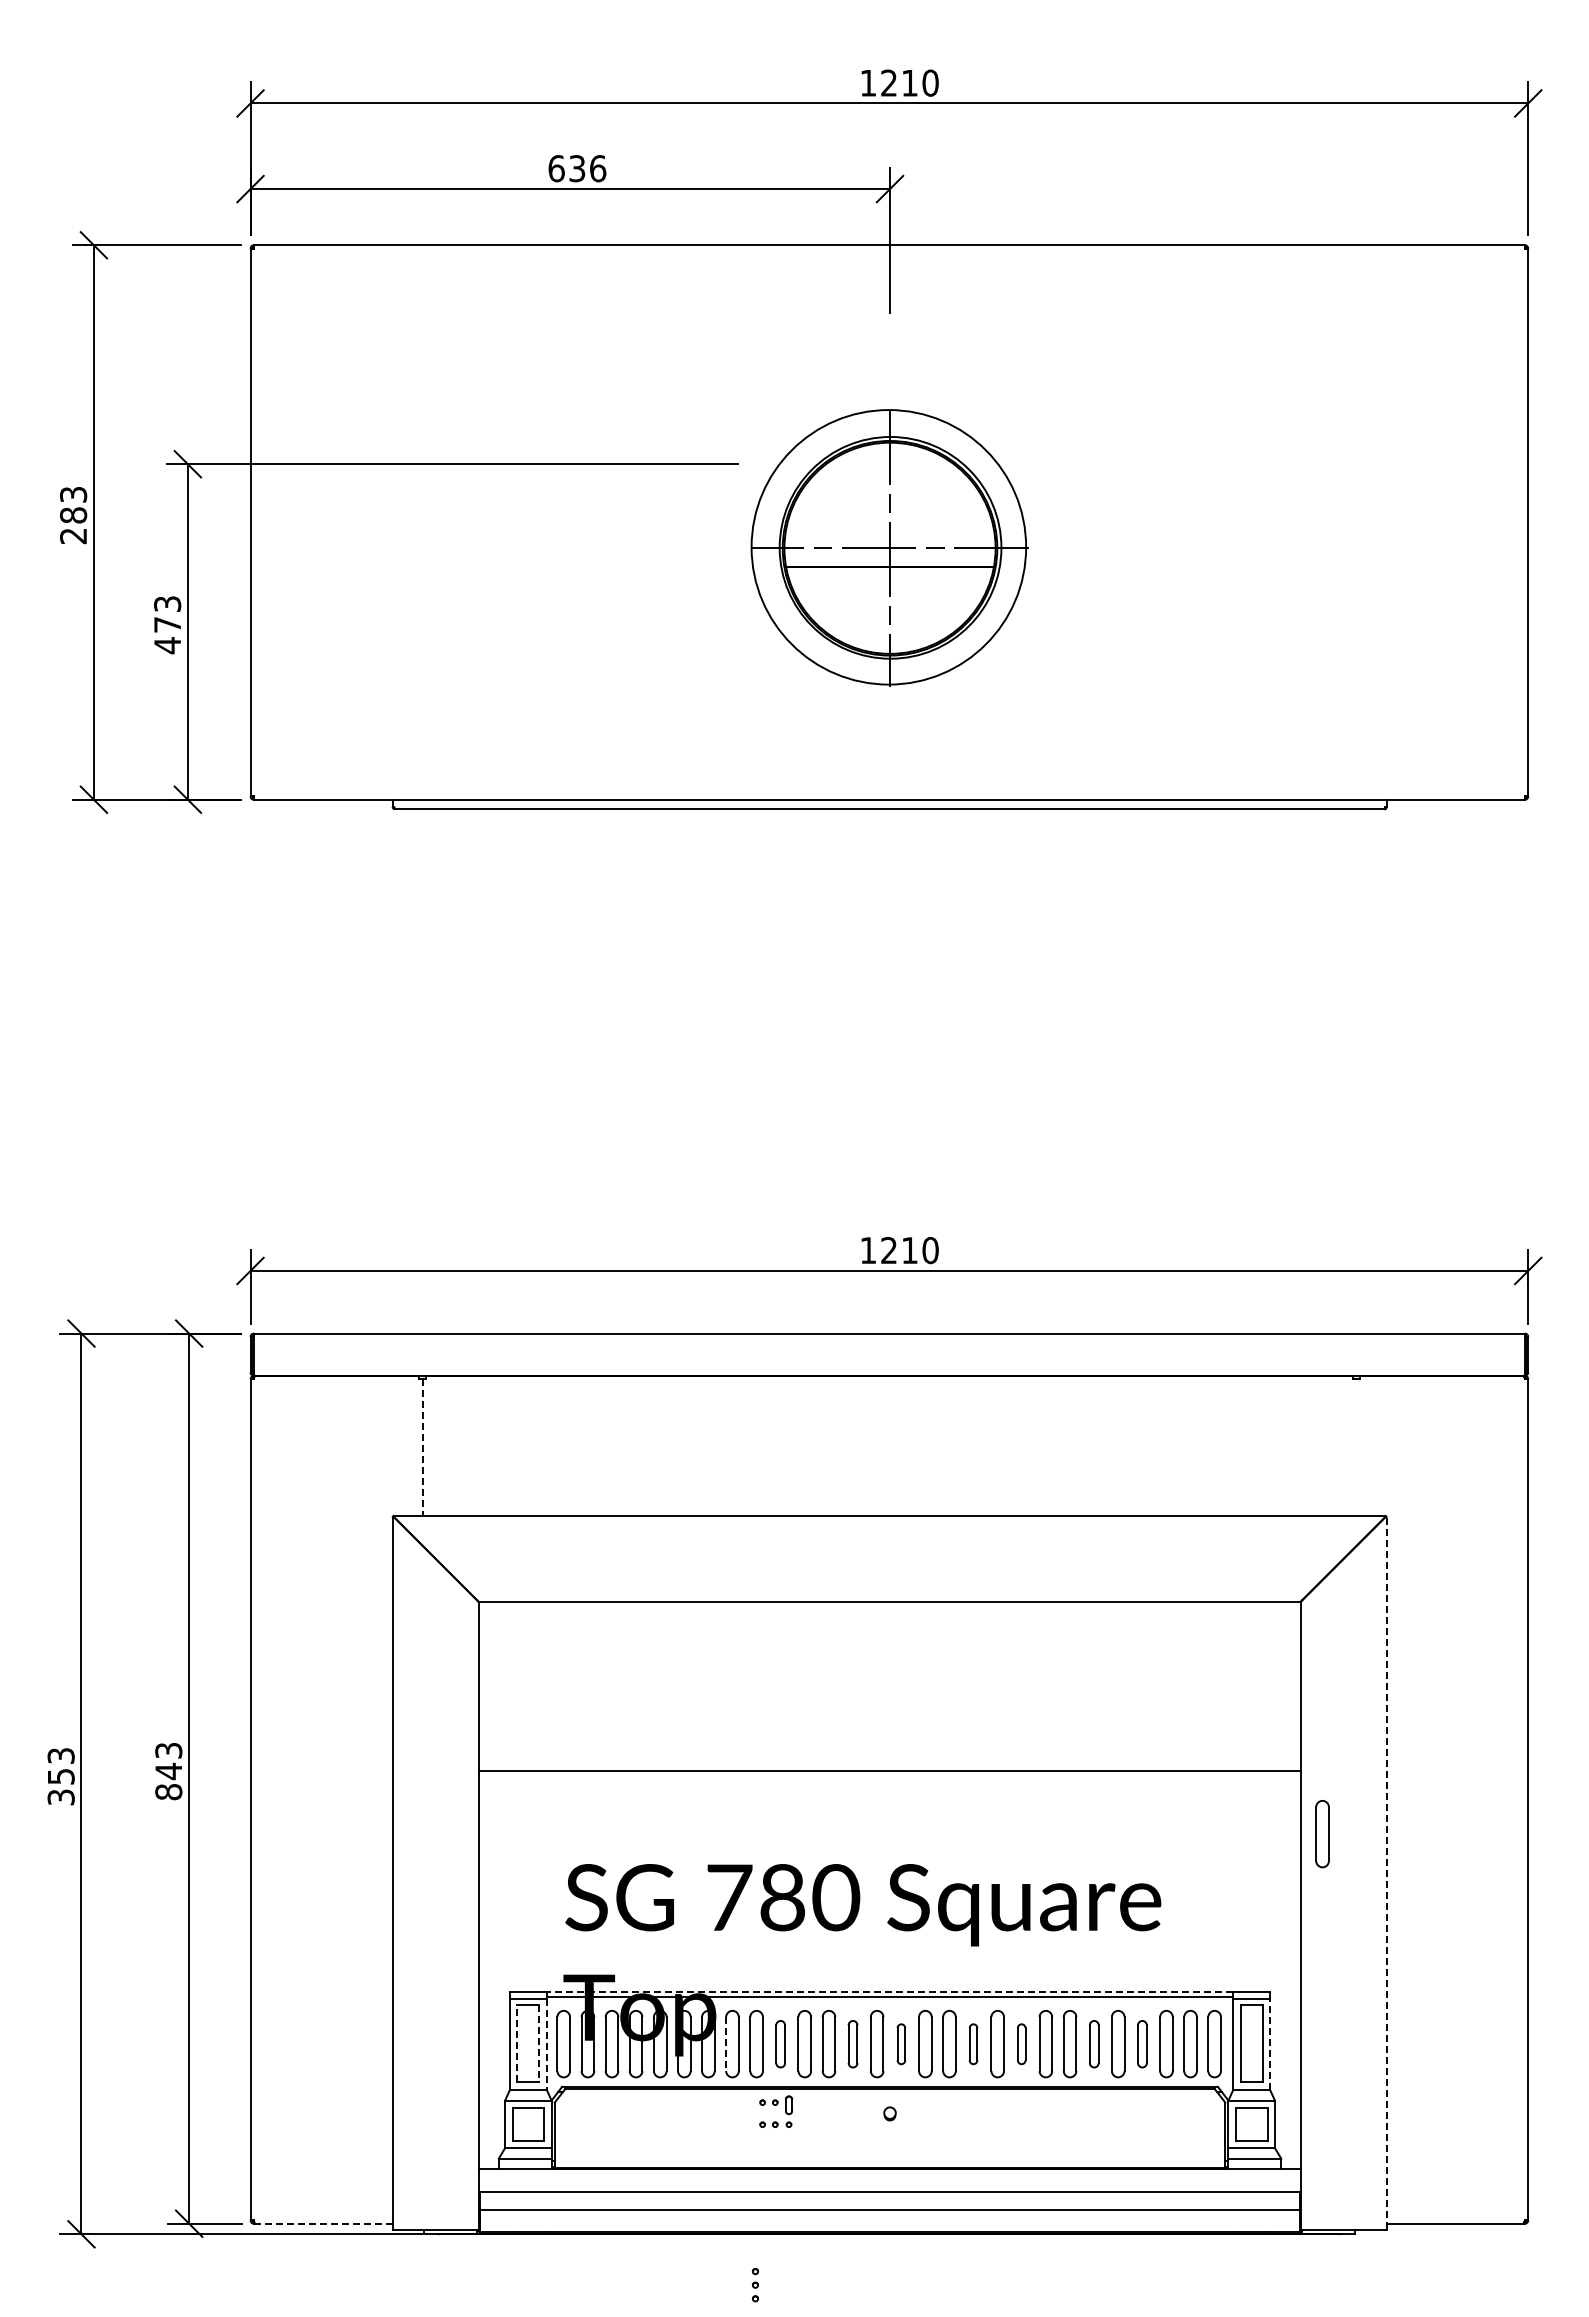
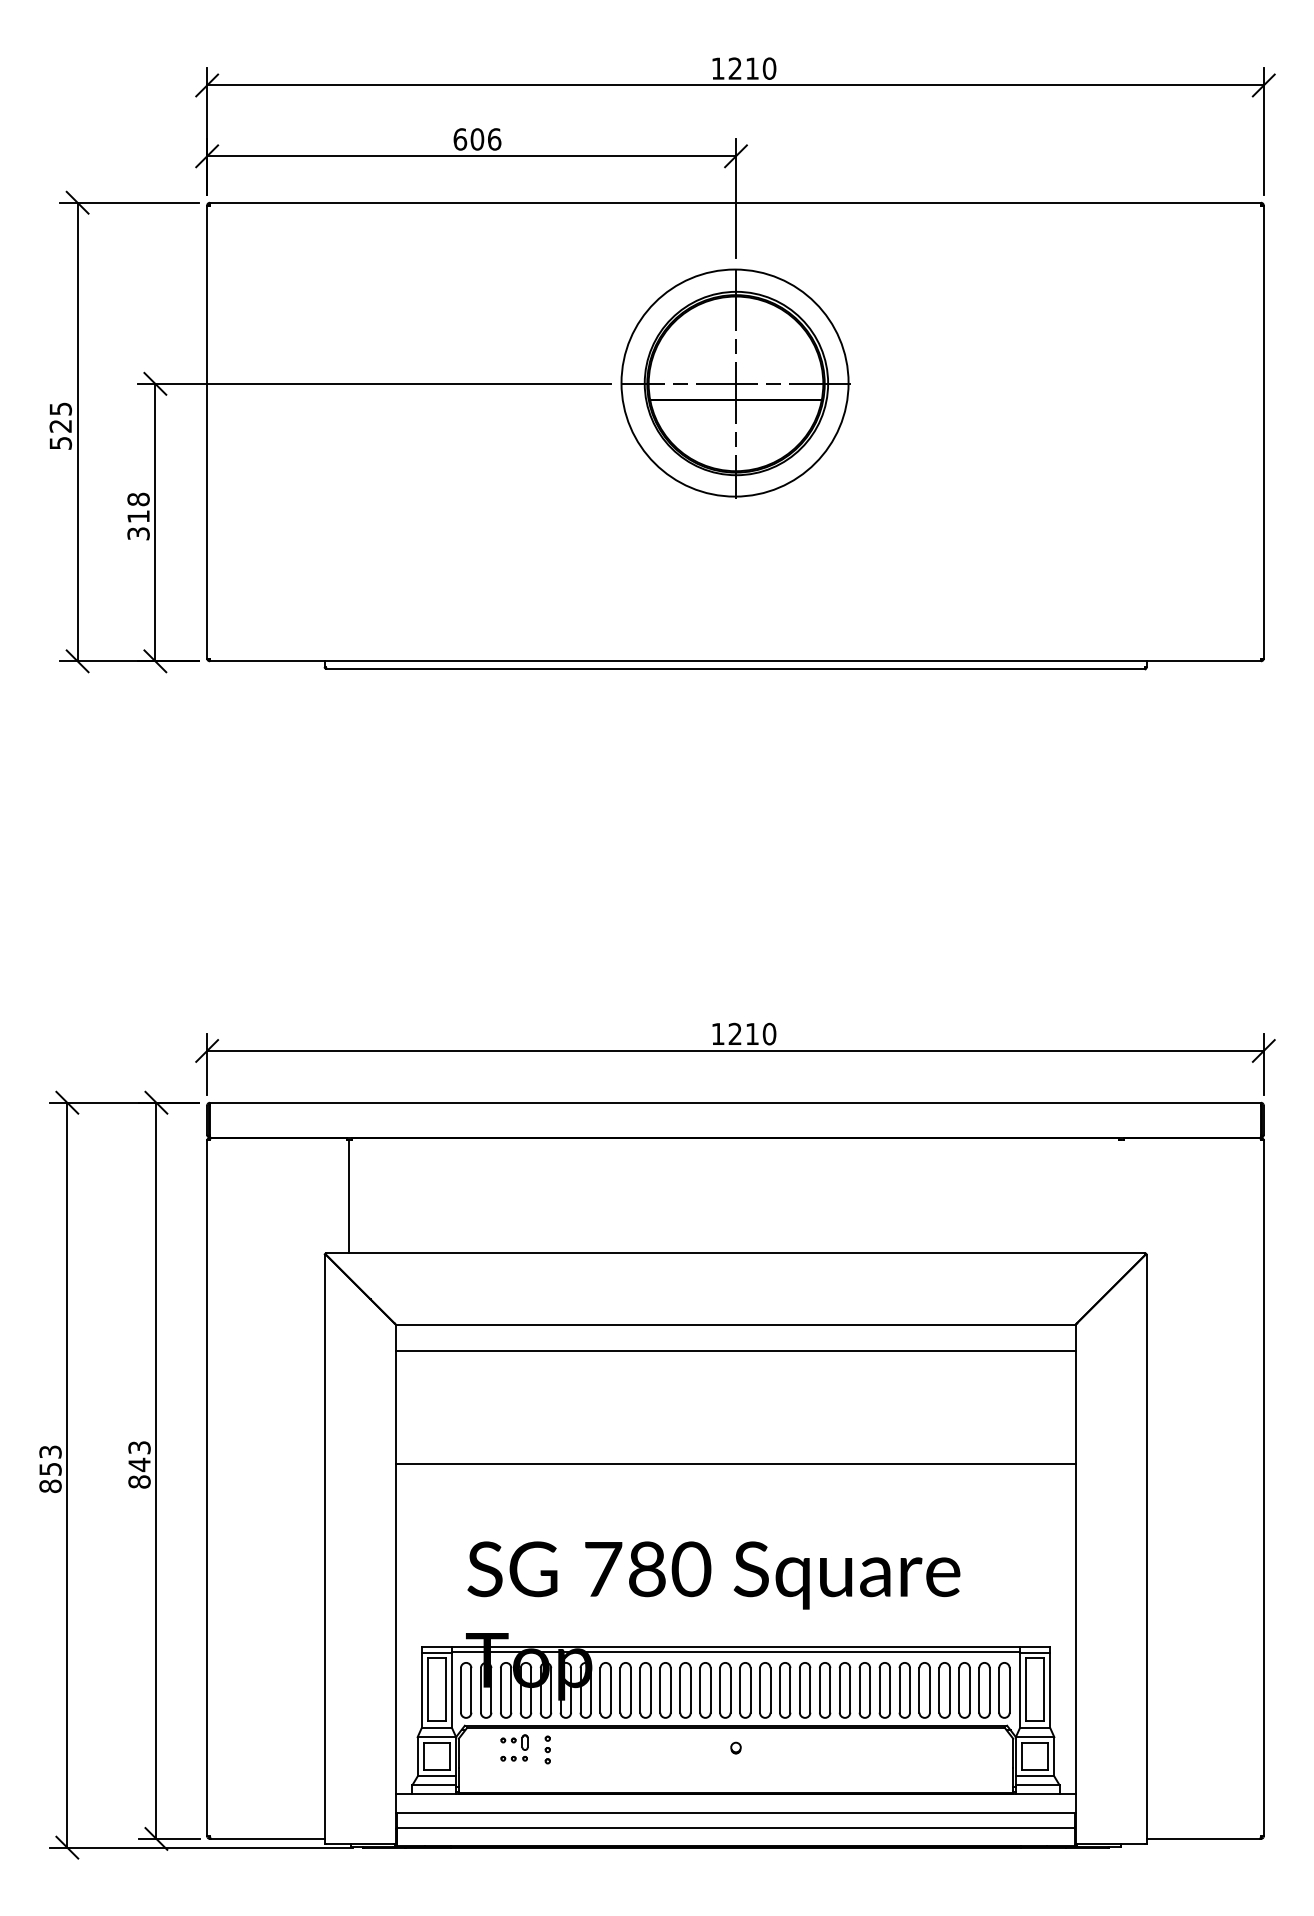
text: (577, 168) -> (477, 139), 636 -> 606
text: (73, 515) -> (60, 426), 283 -> 525
part: (889, 547) -> (735, 383), moved
text: (167, 625) -> (138, 517), 473 -> 318
line: (422, 1447) -> (349, 1197), dashed -> solid
line: (889, 1634) -> (735, 1351), added
text: (60, 1797) -> (49, 1486), 353 -> 853
part: (1322, 1834) -> (1093, 1517), removed
line: (1386, 1874) -> (1146, 1550), dashed -> solid
line: (889, 1991) -> (735, 1646), dashed -> solid
line: (517, 2043) -> (427, 1689), dashed -> solid
line: (539, 2044) -> (446, 1690), dashed -> solid
line: (726, 2044) -> (600, 1690), dashed -> solid
part: (780, 2044) -> (645, 1690), size x1.43
part: (852, 2044) -> (704, 1690), size x1.43
part: (901, 2044) -> (745, 1690), size x1.67
part: (973, 2044) -> (805, 1690), size x1.67
part: (1021, 2044) -> (844, 1690), size x1.67
part: (1094, 2044) -> (905, 1690), size x1.43
part: (1142, 2044) -> (944, 1690), size x1.43
line: (1270, 2044) -> (1050, 1690), dashed -> solid
line: (546, 2045) -> (451, 1691), dashed -> solid
part: (776, 2111) -> (514, 1747), moved
line: (323, 2223) -> (267, 1838), dashed -> solid
part: (754, 2285) -> (547, 1750), moved

